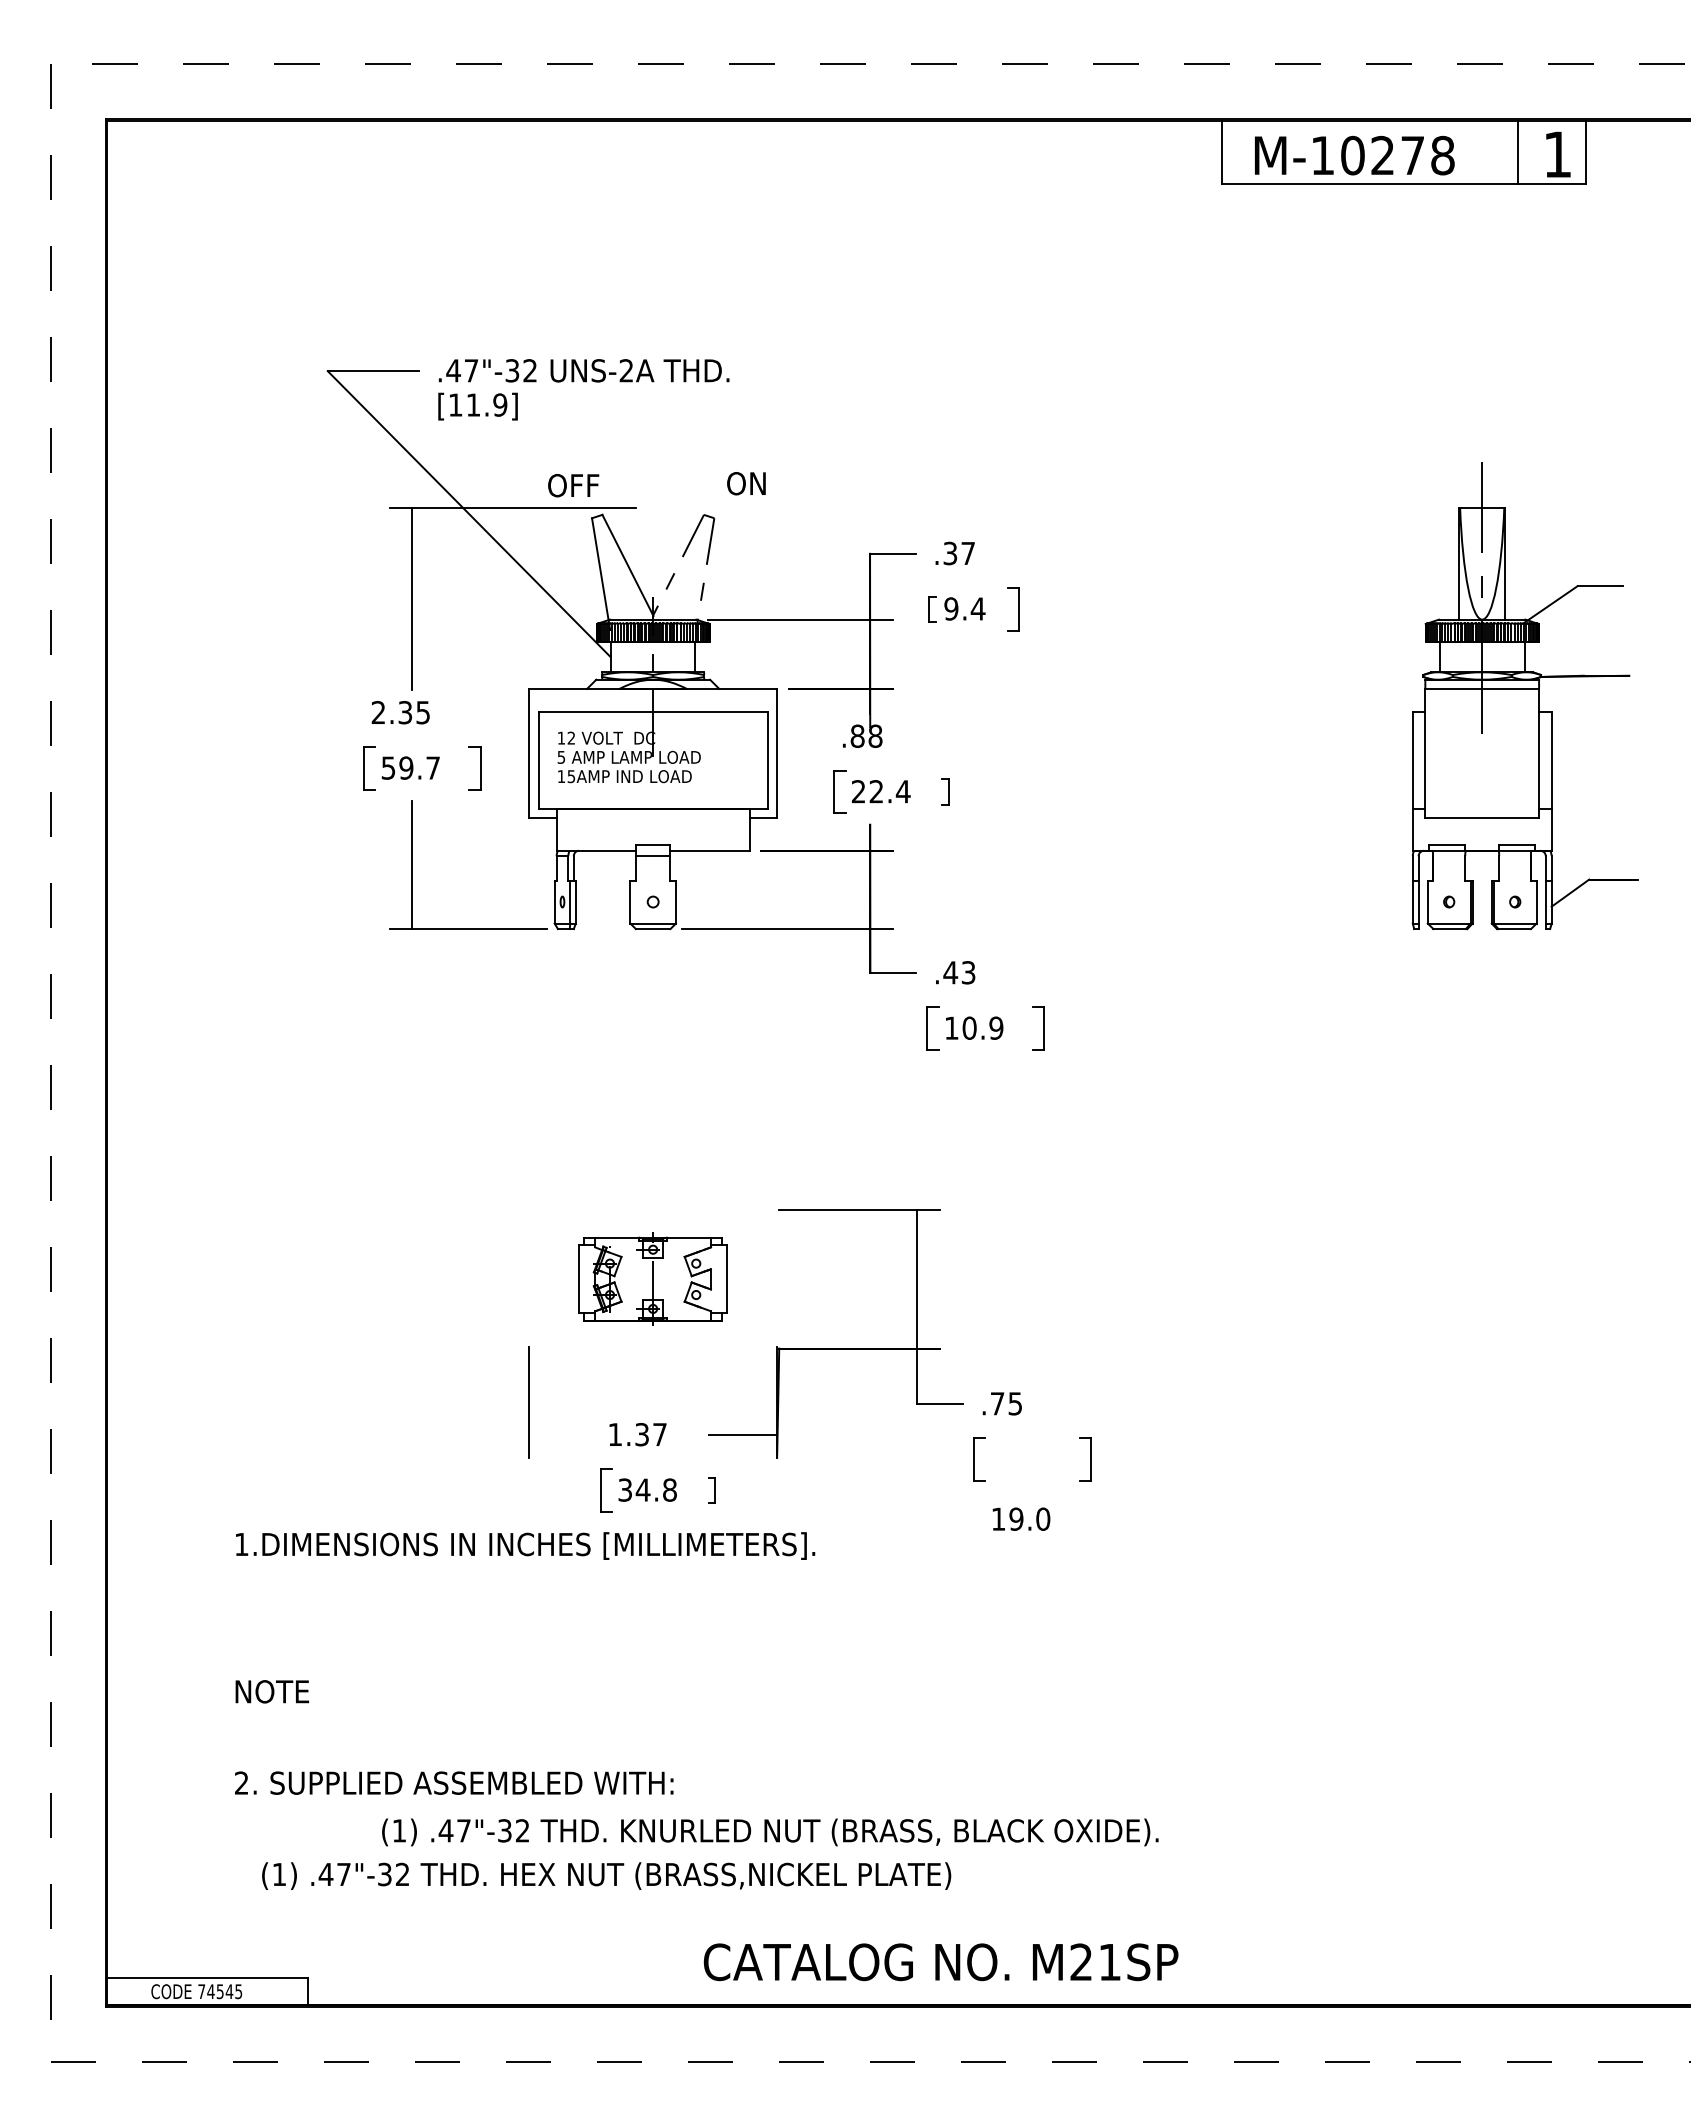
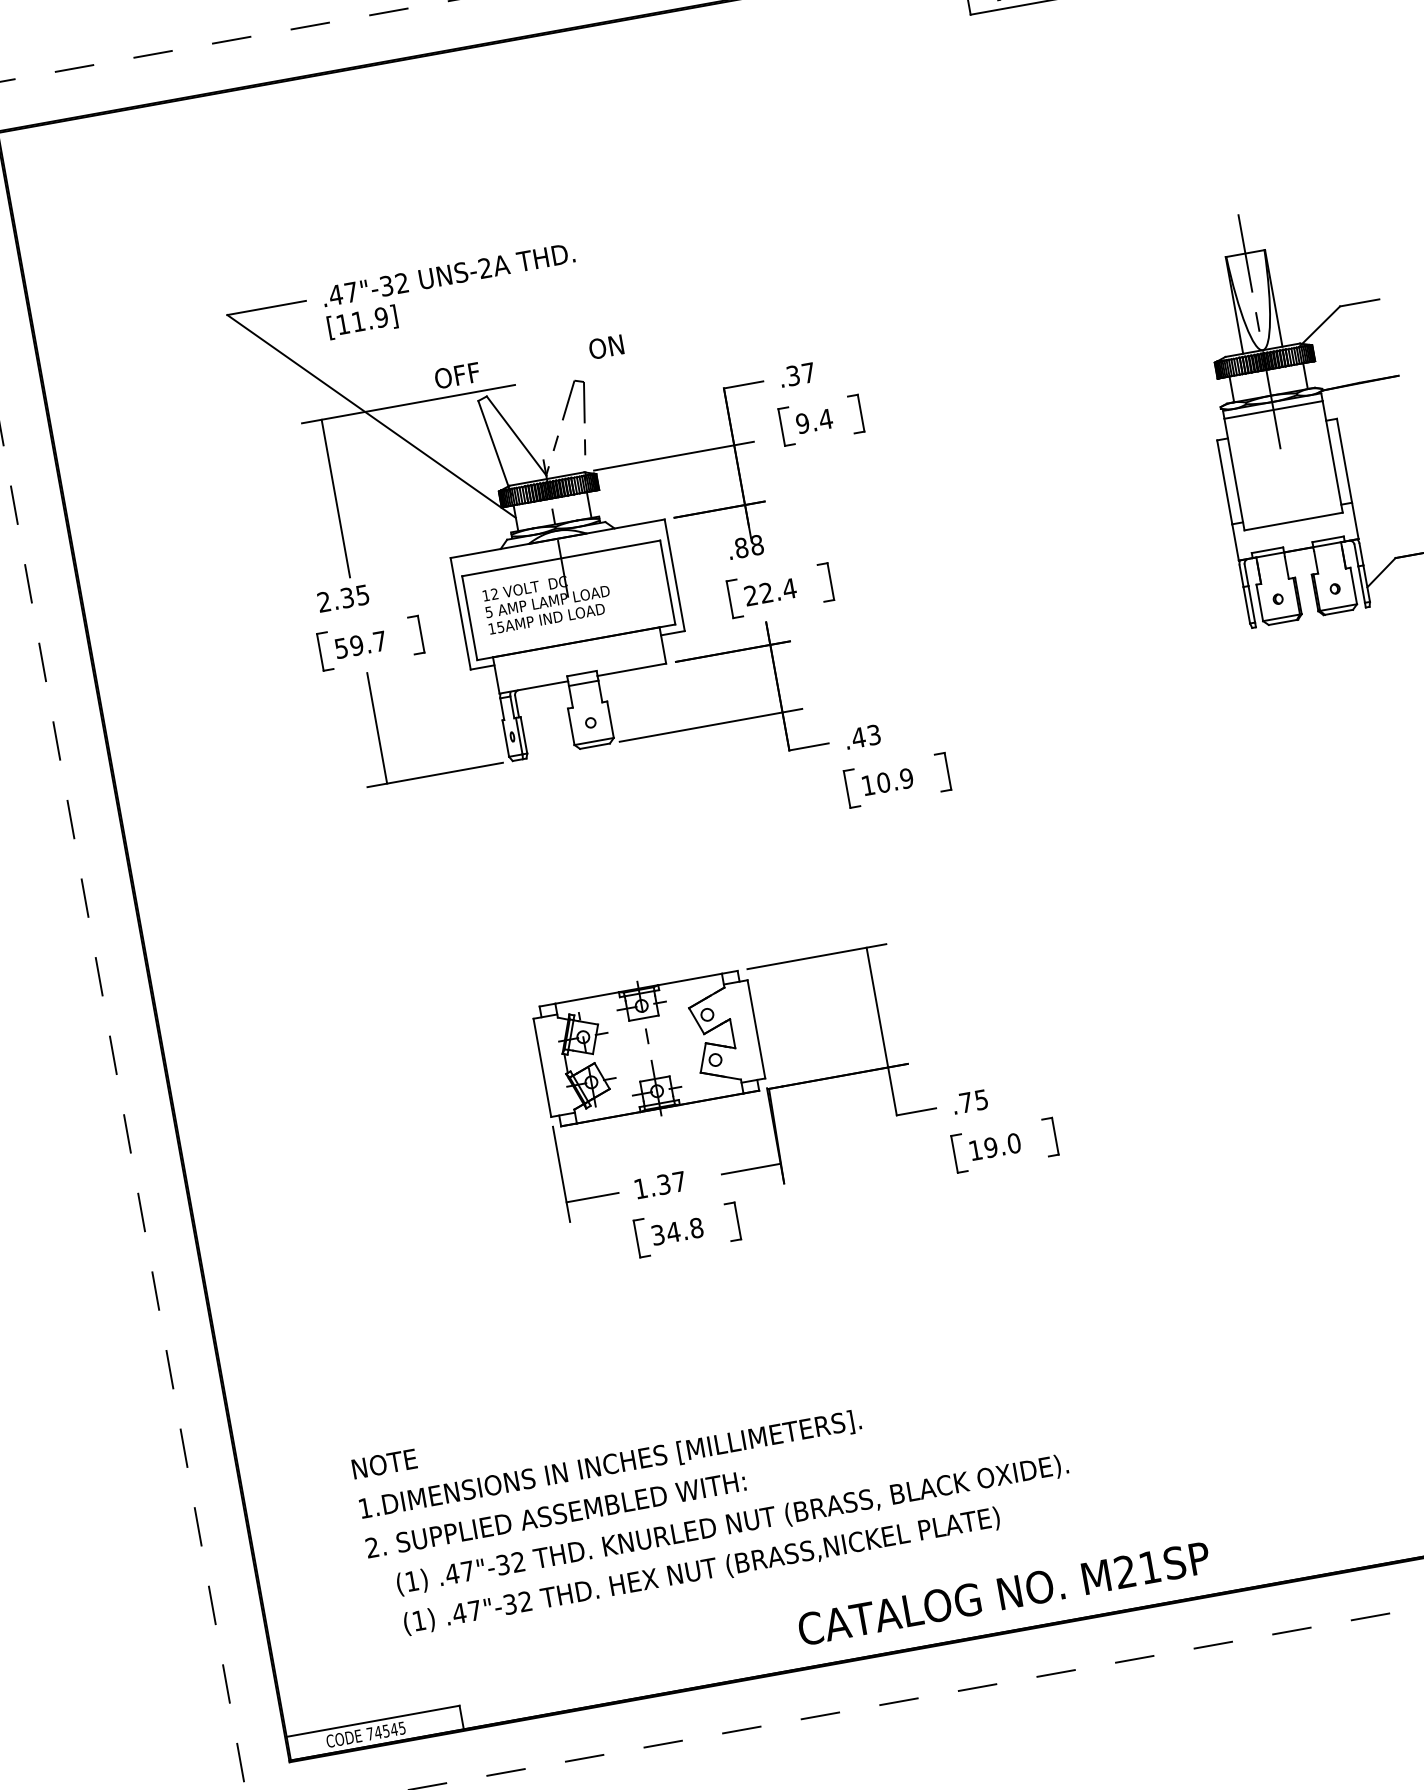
part: (932, 609) -> (786, 426), size x1.67
part: (945, 791) -> (826, 582), size x1.67
part: (652, 1279) -> (648, 1048), size x1.67
line: (559, 1434) -> (592, 1197), added
part: (711, 1490) -> (732, 1221), size x1.67
text: (1021, 1518) -> (995, 1146), moved
text: (525, 1545) -> (610, 1465), moved
text: (770, 1832) -> (732, 1525), moved

